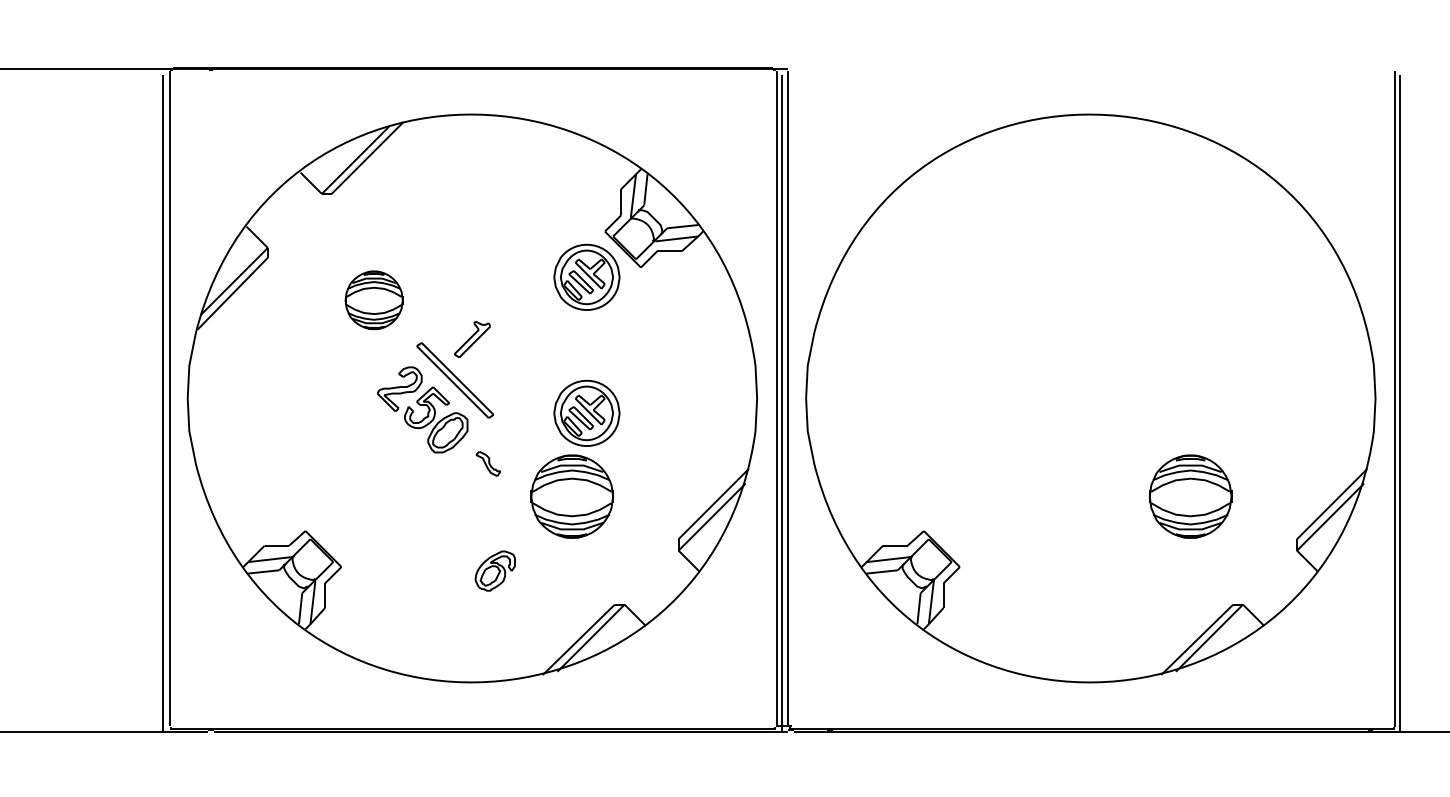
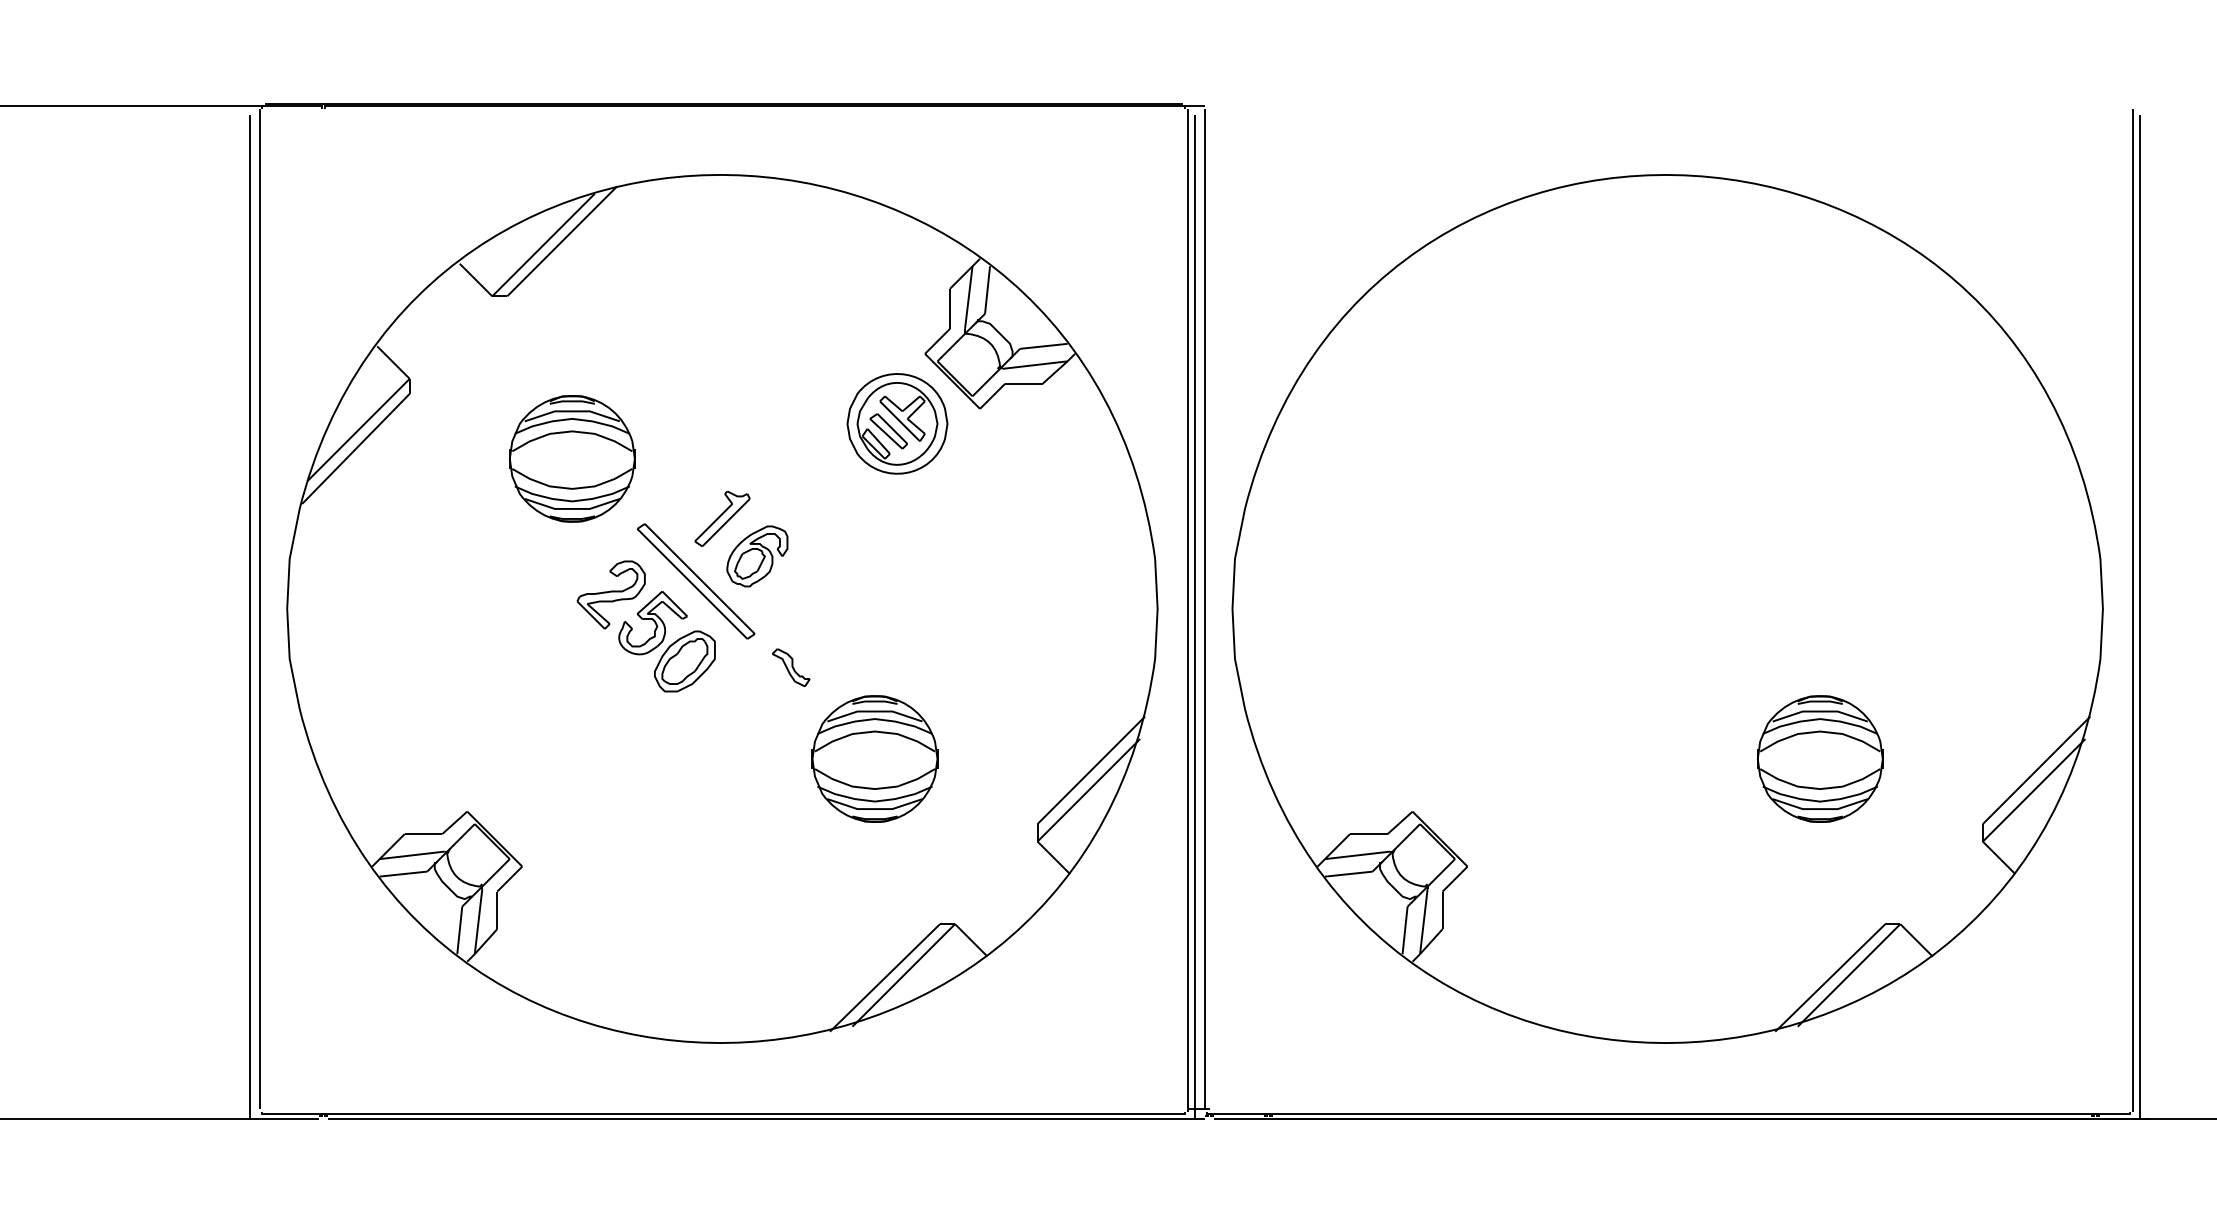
part: (373, 300) -> (571, 459), size x1.43
part: (586, 412) -> (896, 630), removed
part: (488, 463) -> (791, 667), moved
part: (494, 570) -> (756, 555), moved

